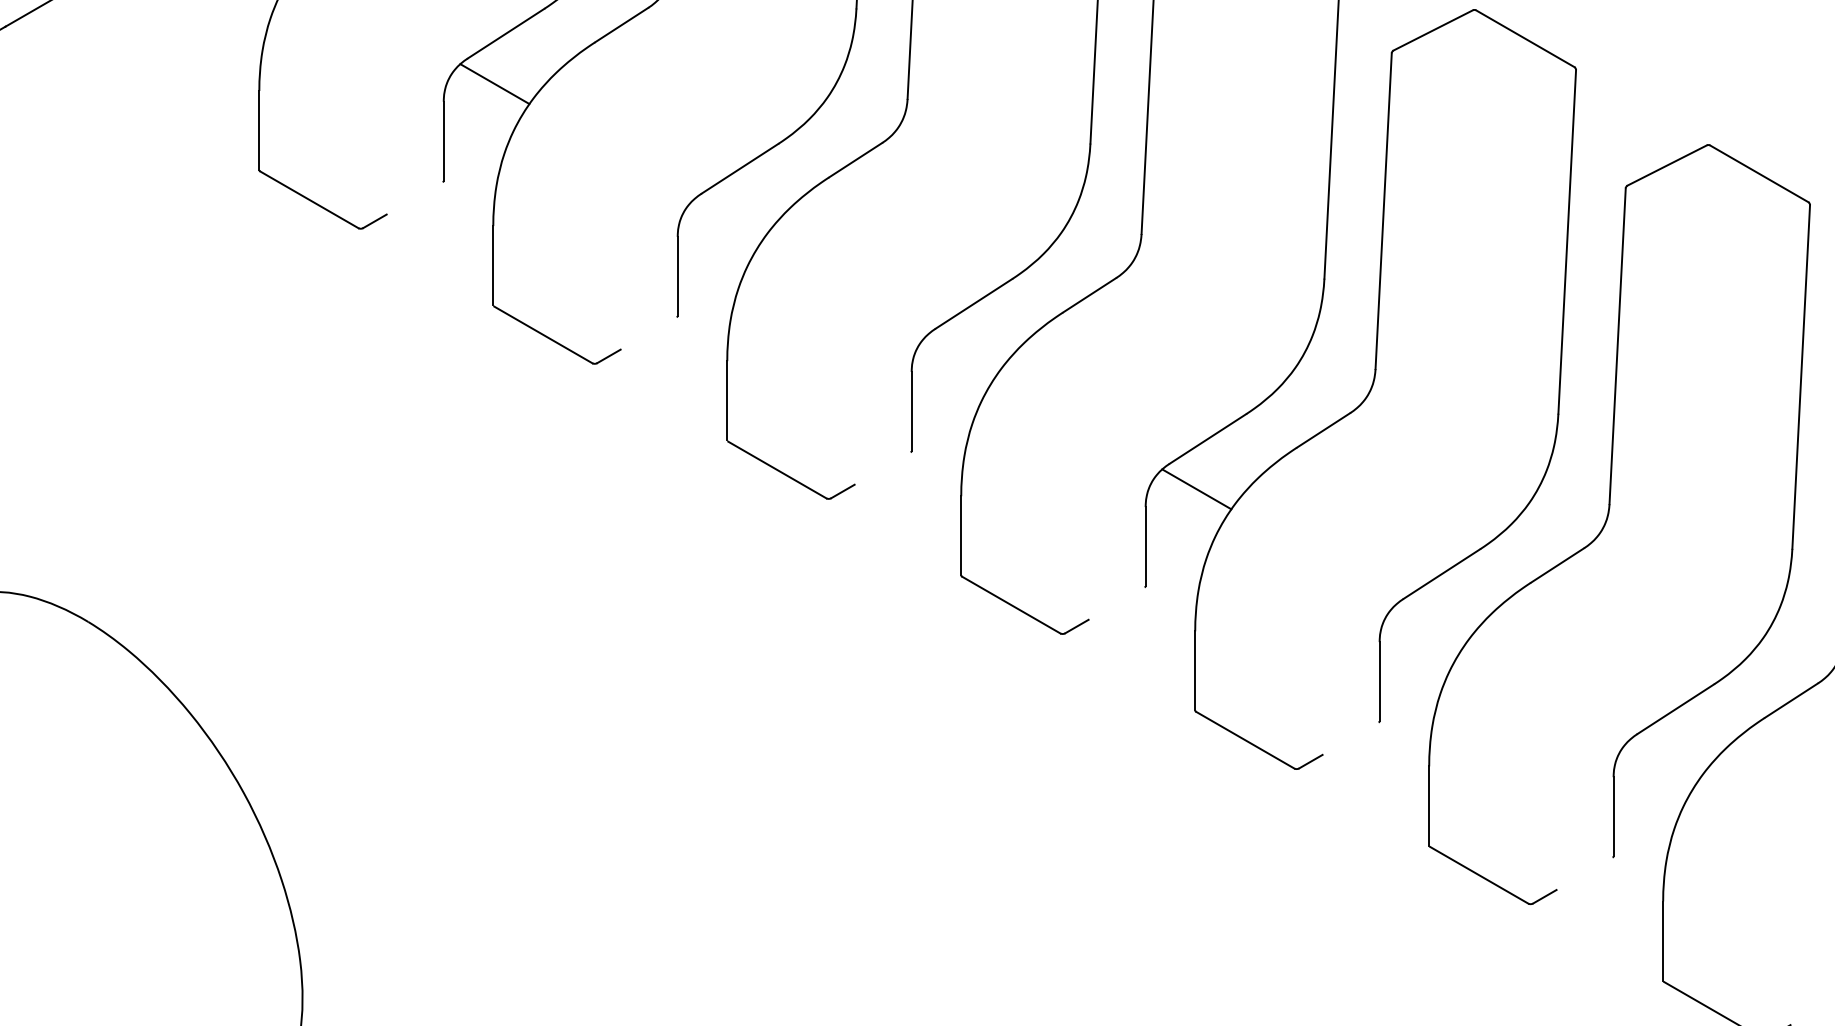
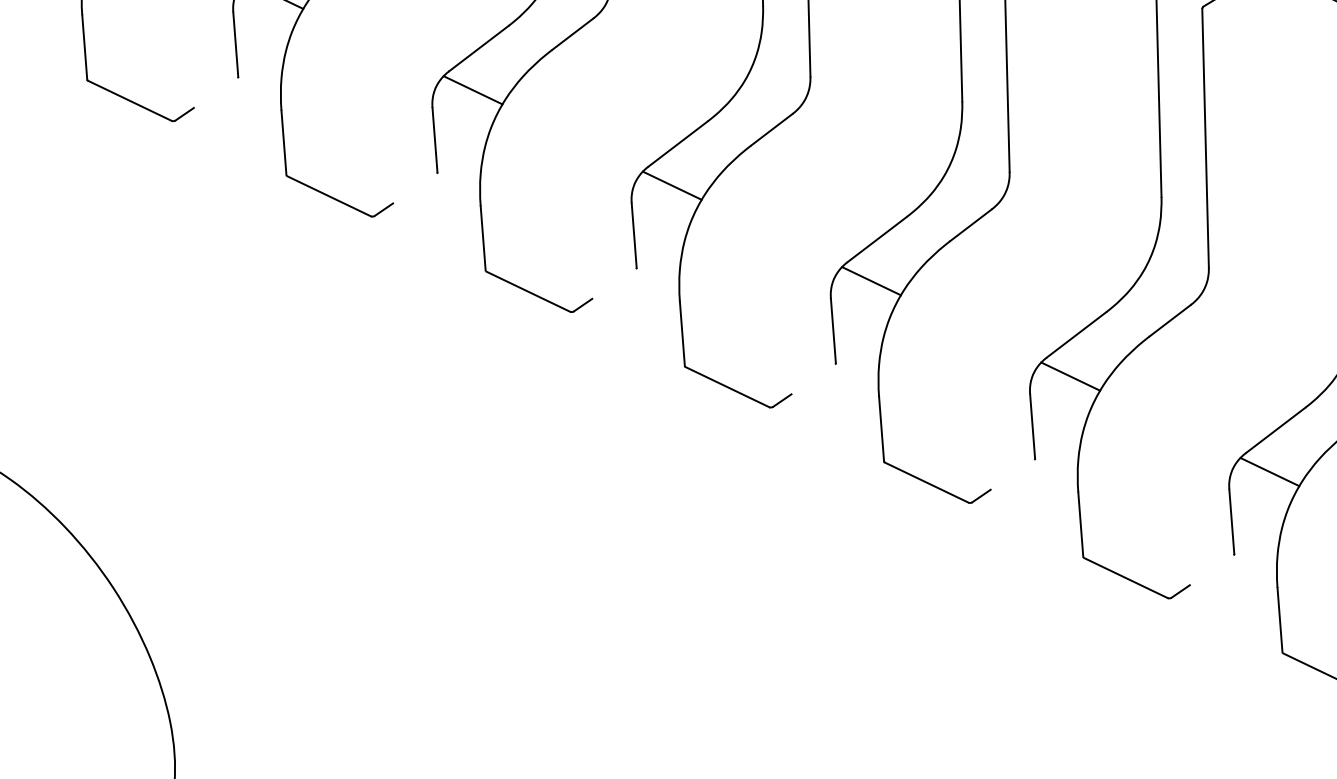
line: (728, 219) -> (472, 90), added
line: (962, 354) -> (672, 185), added
line: (1430, 624) -> (1070, 376), added
line: (1664, 759) -> (1269, 472), added

